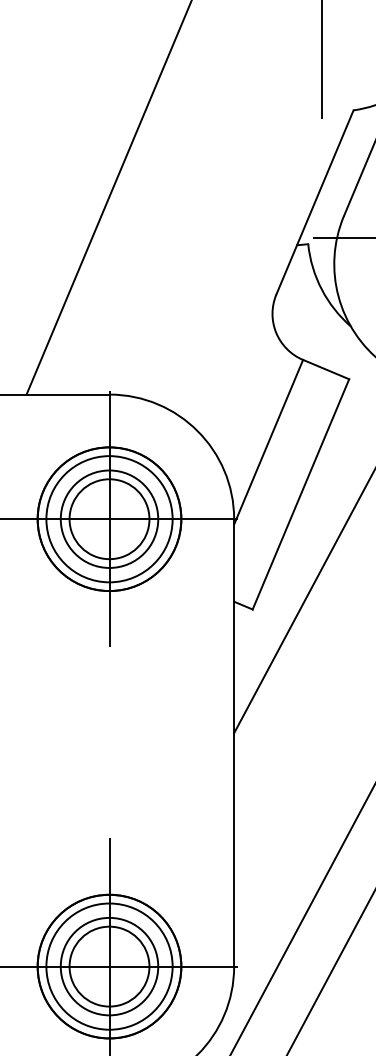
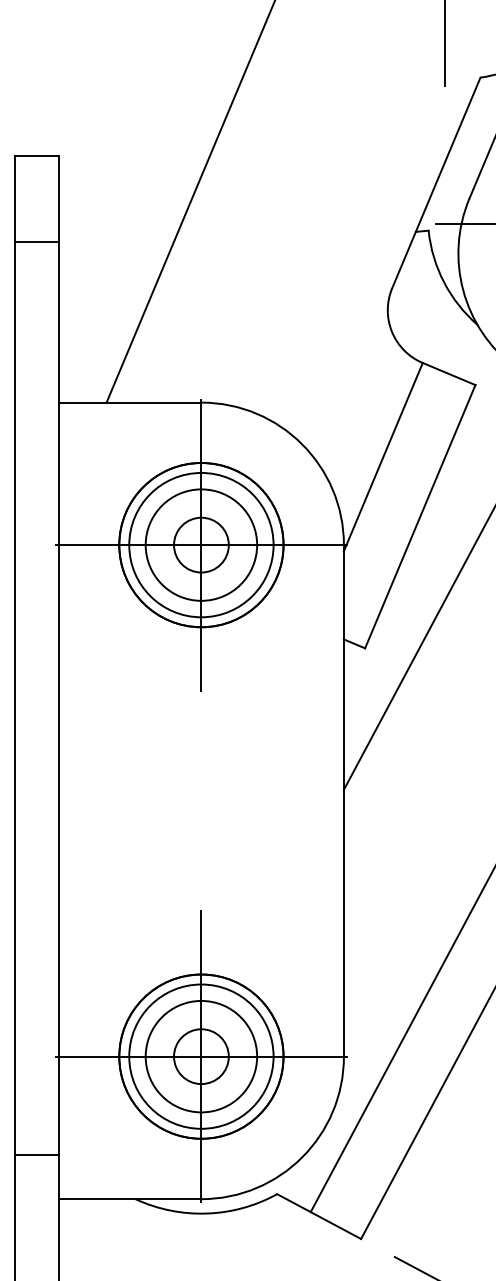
circle: (109, 518) -> (201, 544), size x0.6
circle: (109, 966) -> (201, 1056), size x0.6

